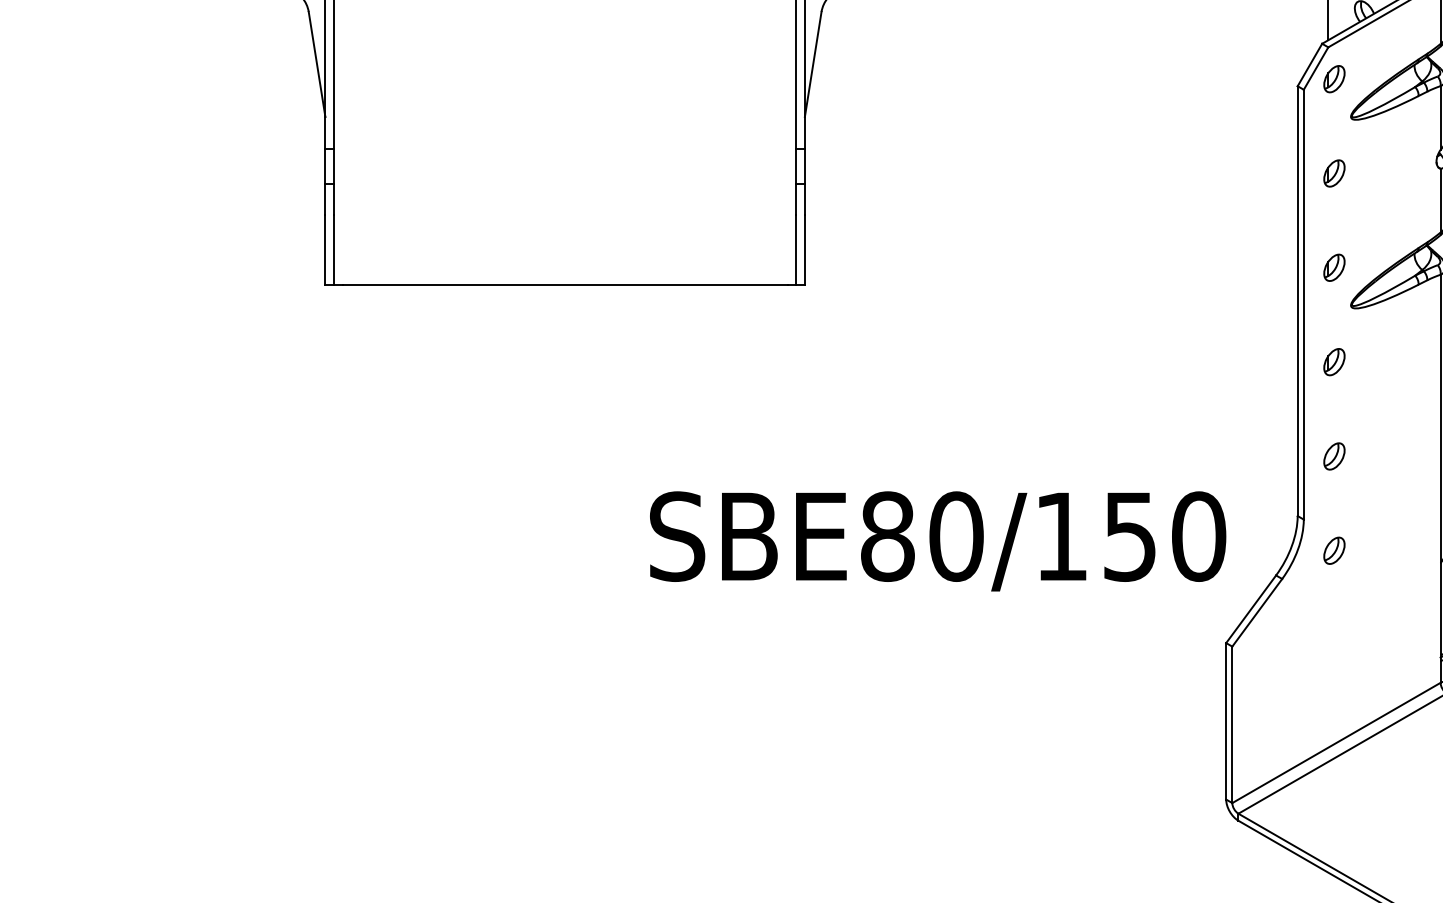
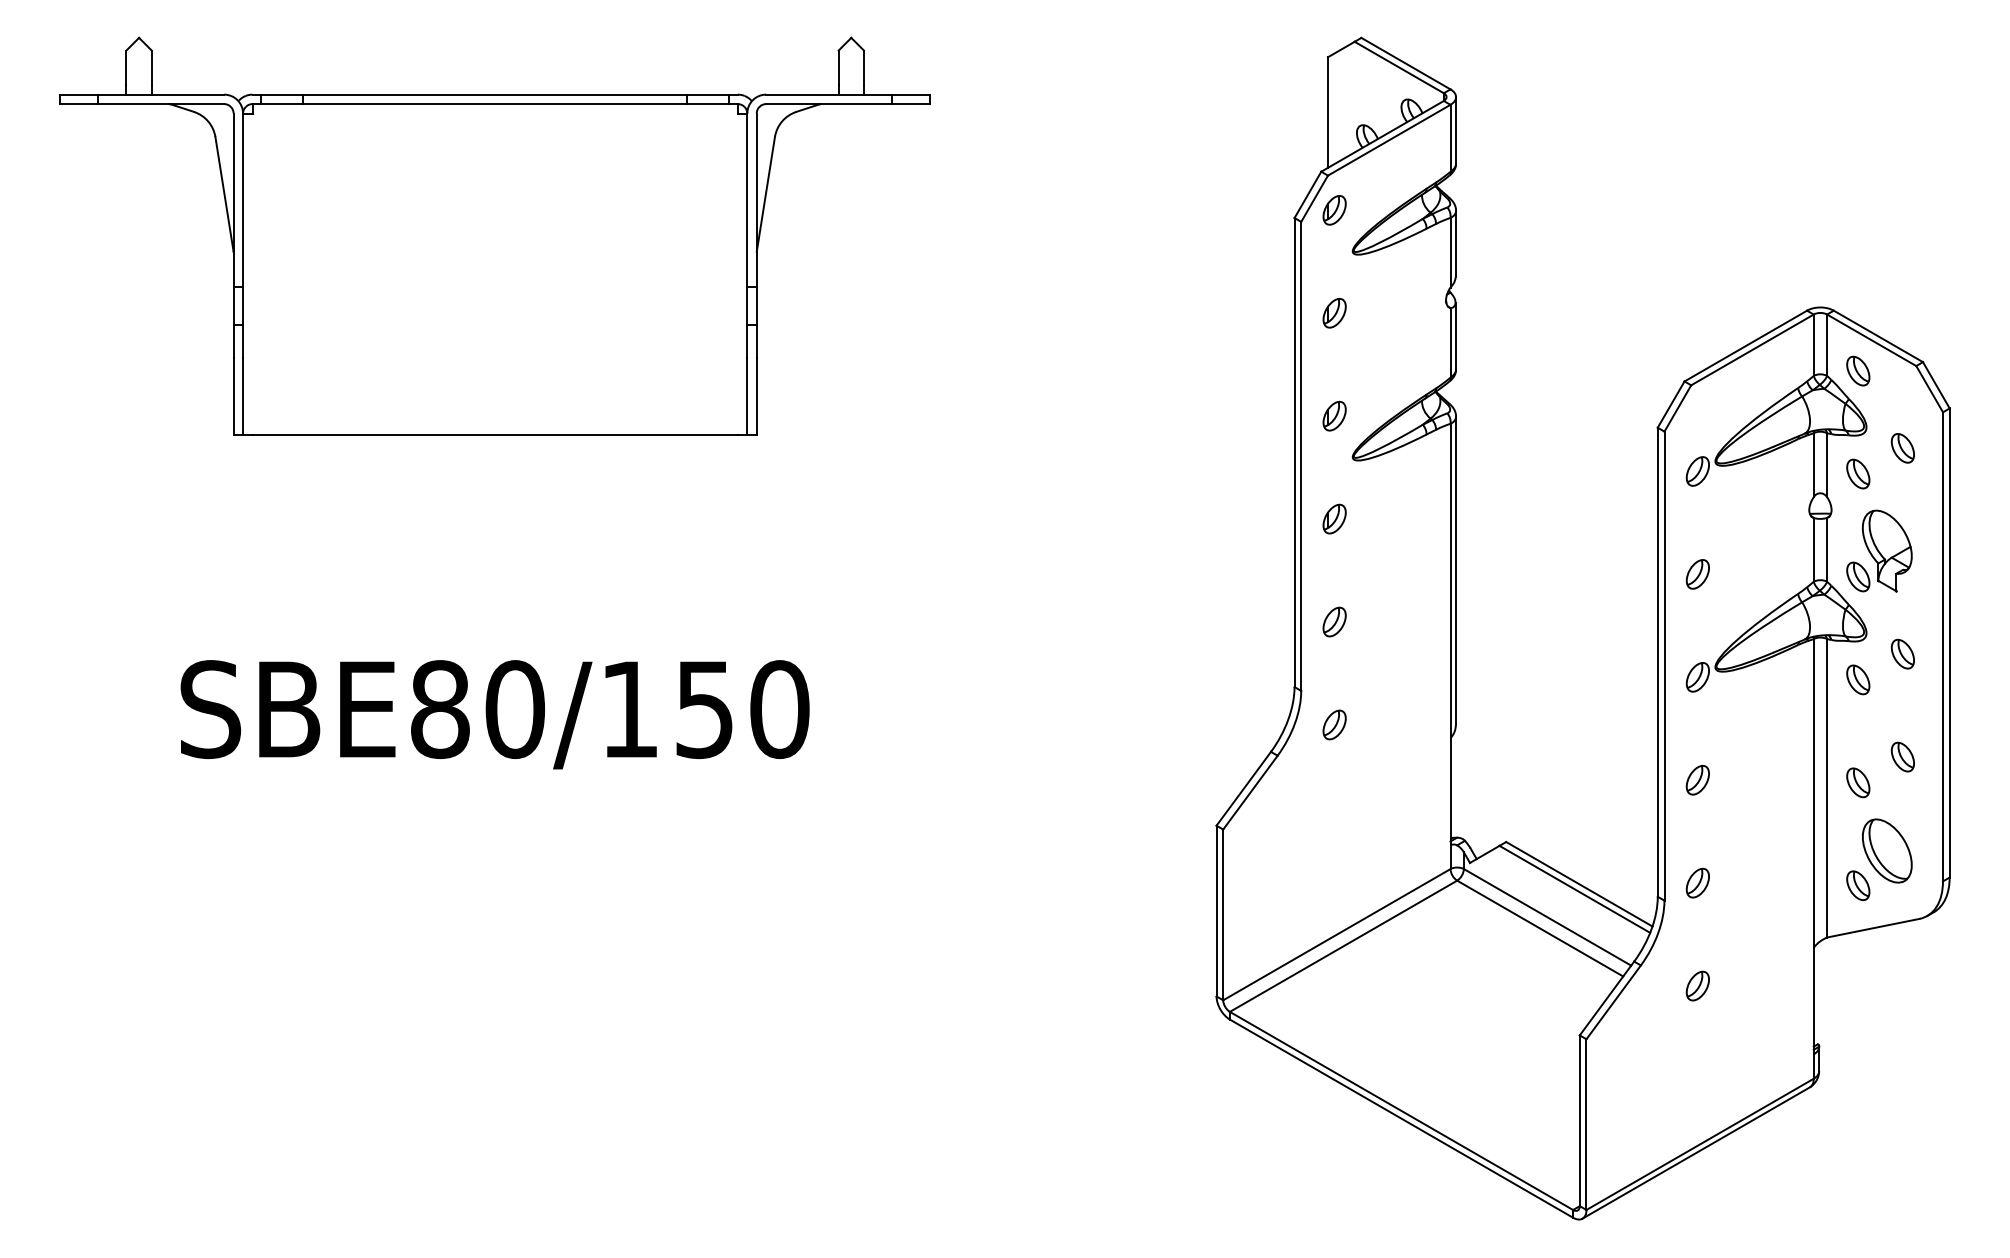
text: (937, 541) -> (494, 714), moved

